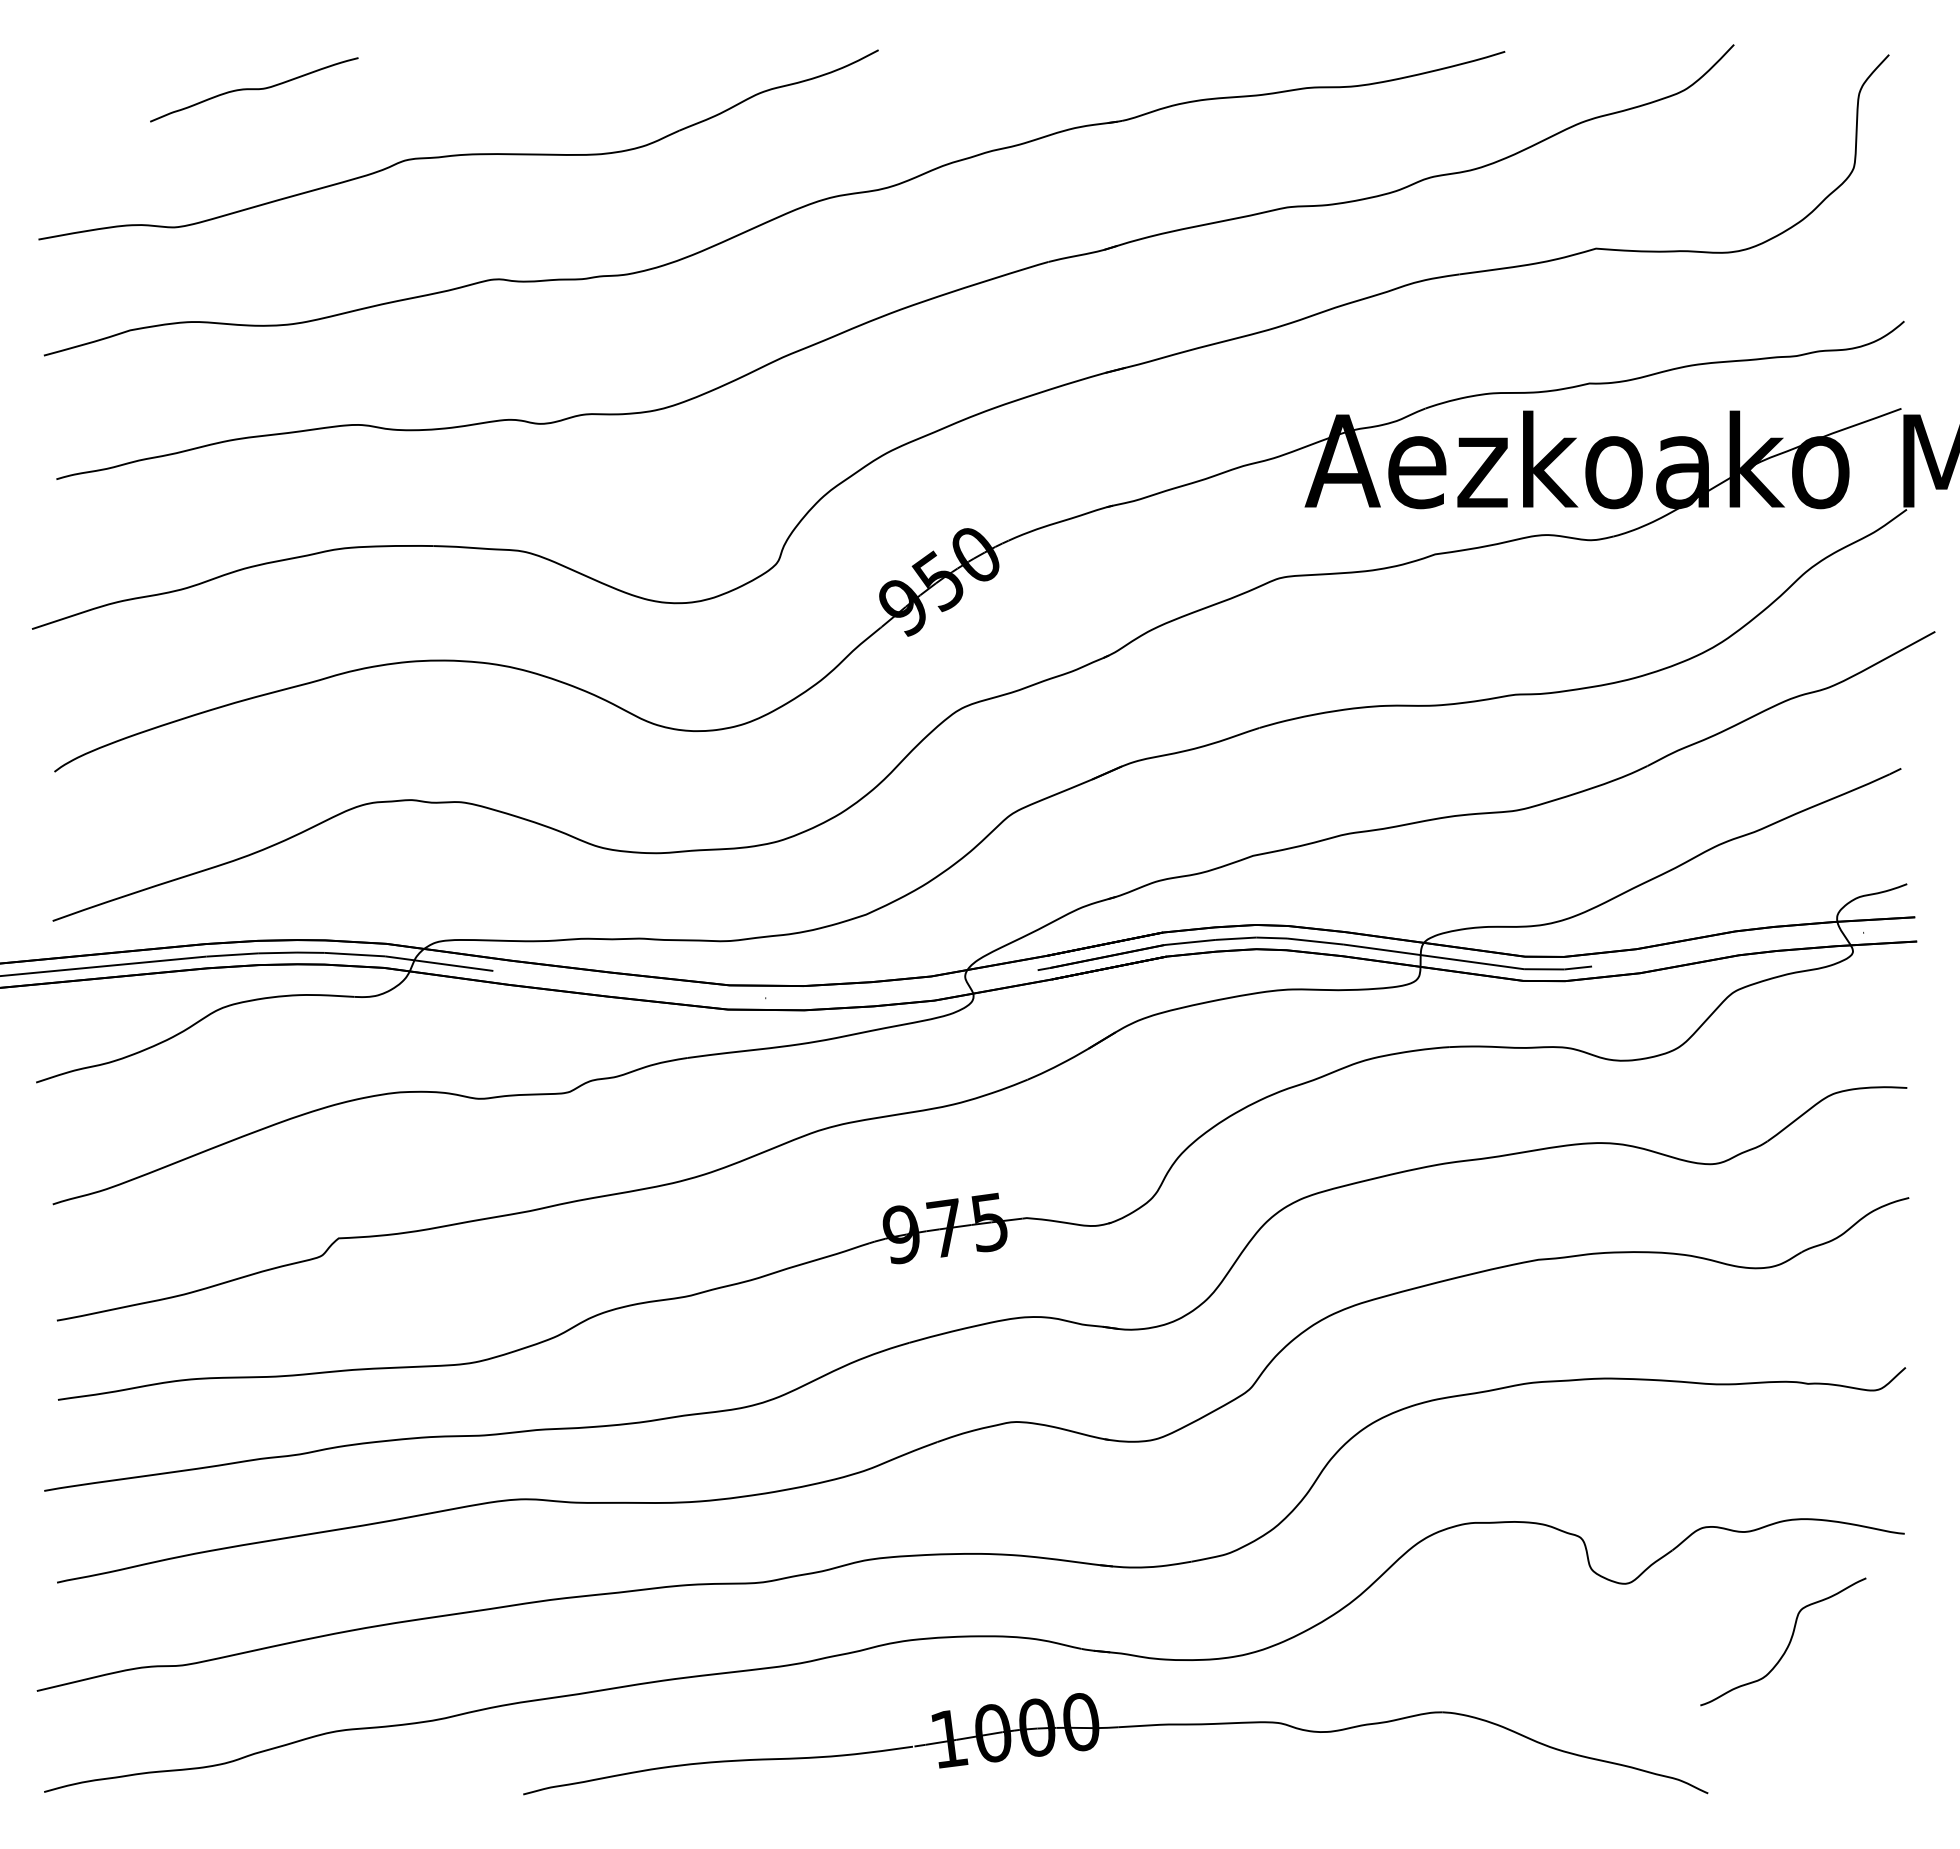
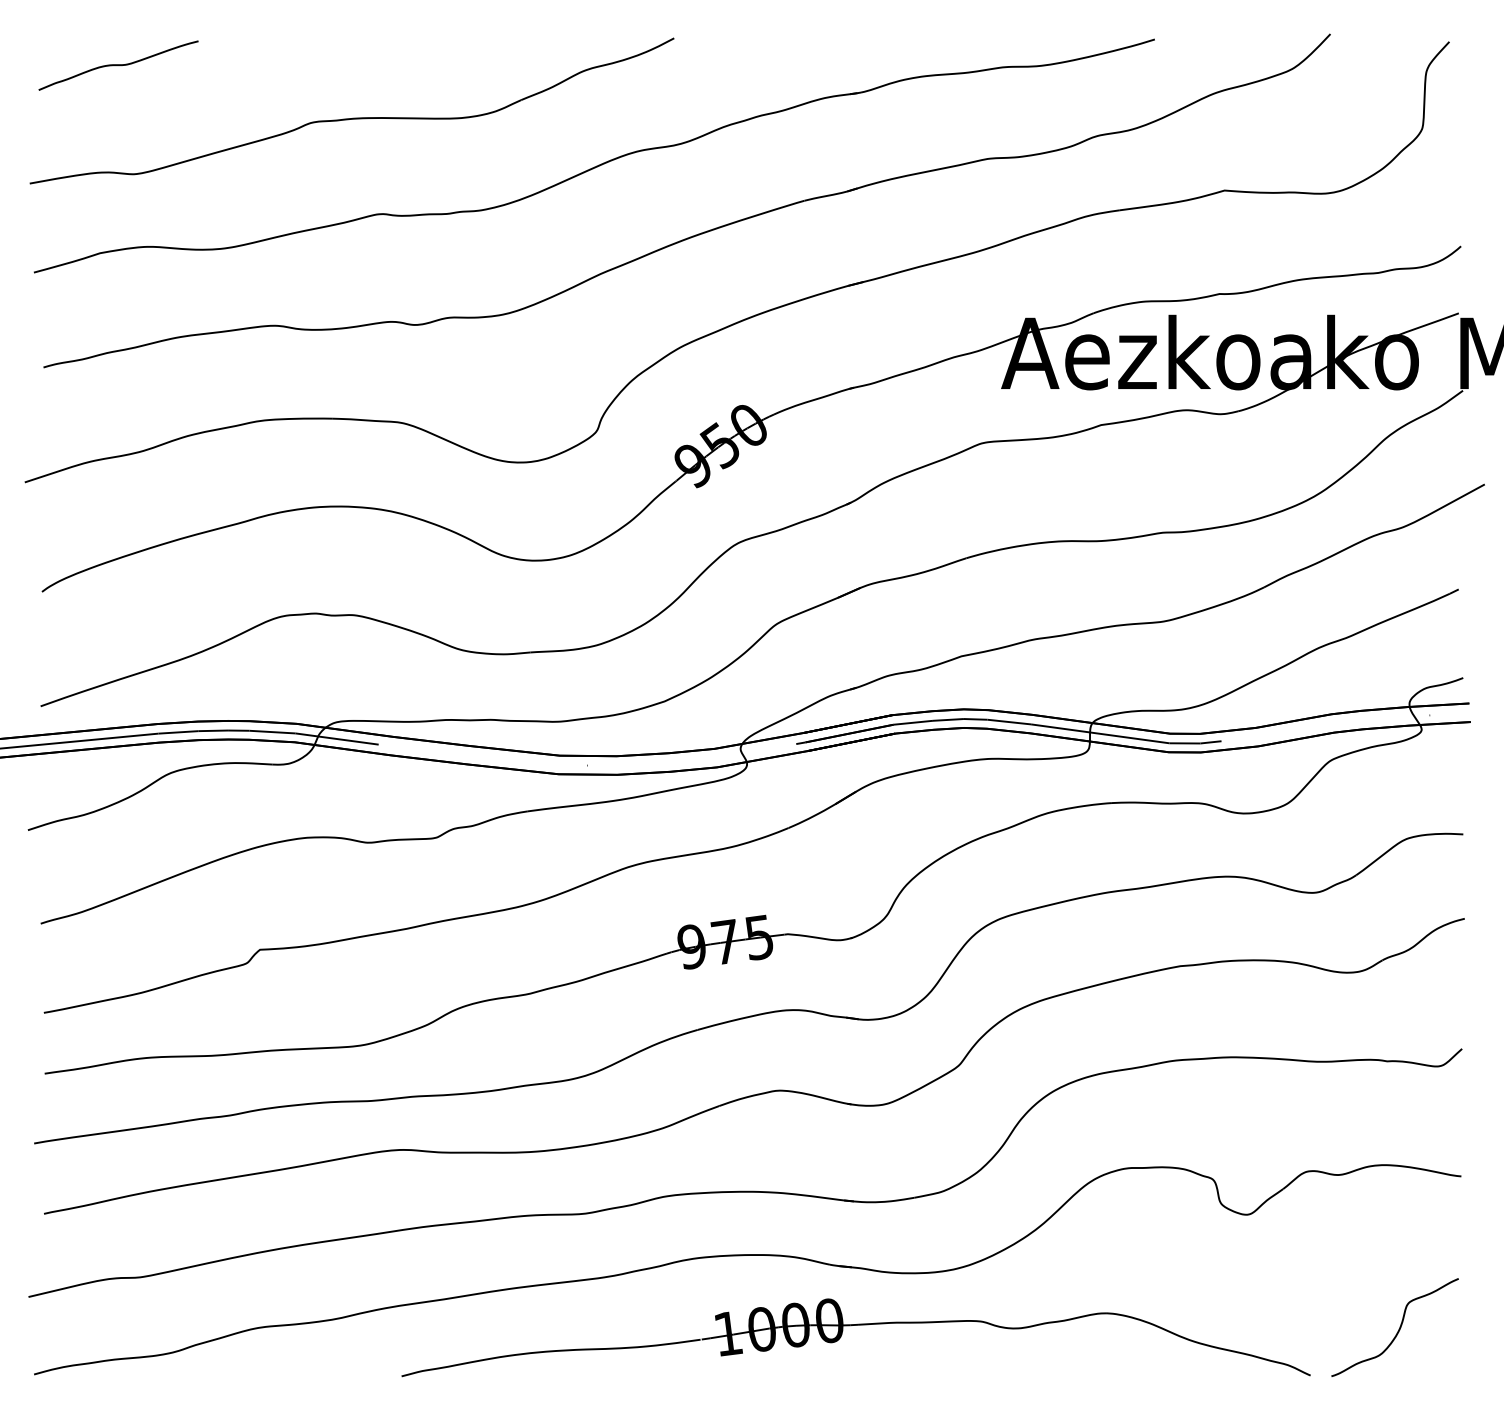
curve: (254, 89) -> (118, 65), moved
curve: (1788, 1643) -> (1399, 1328), moved

